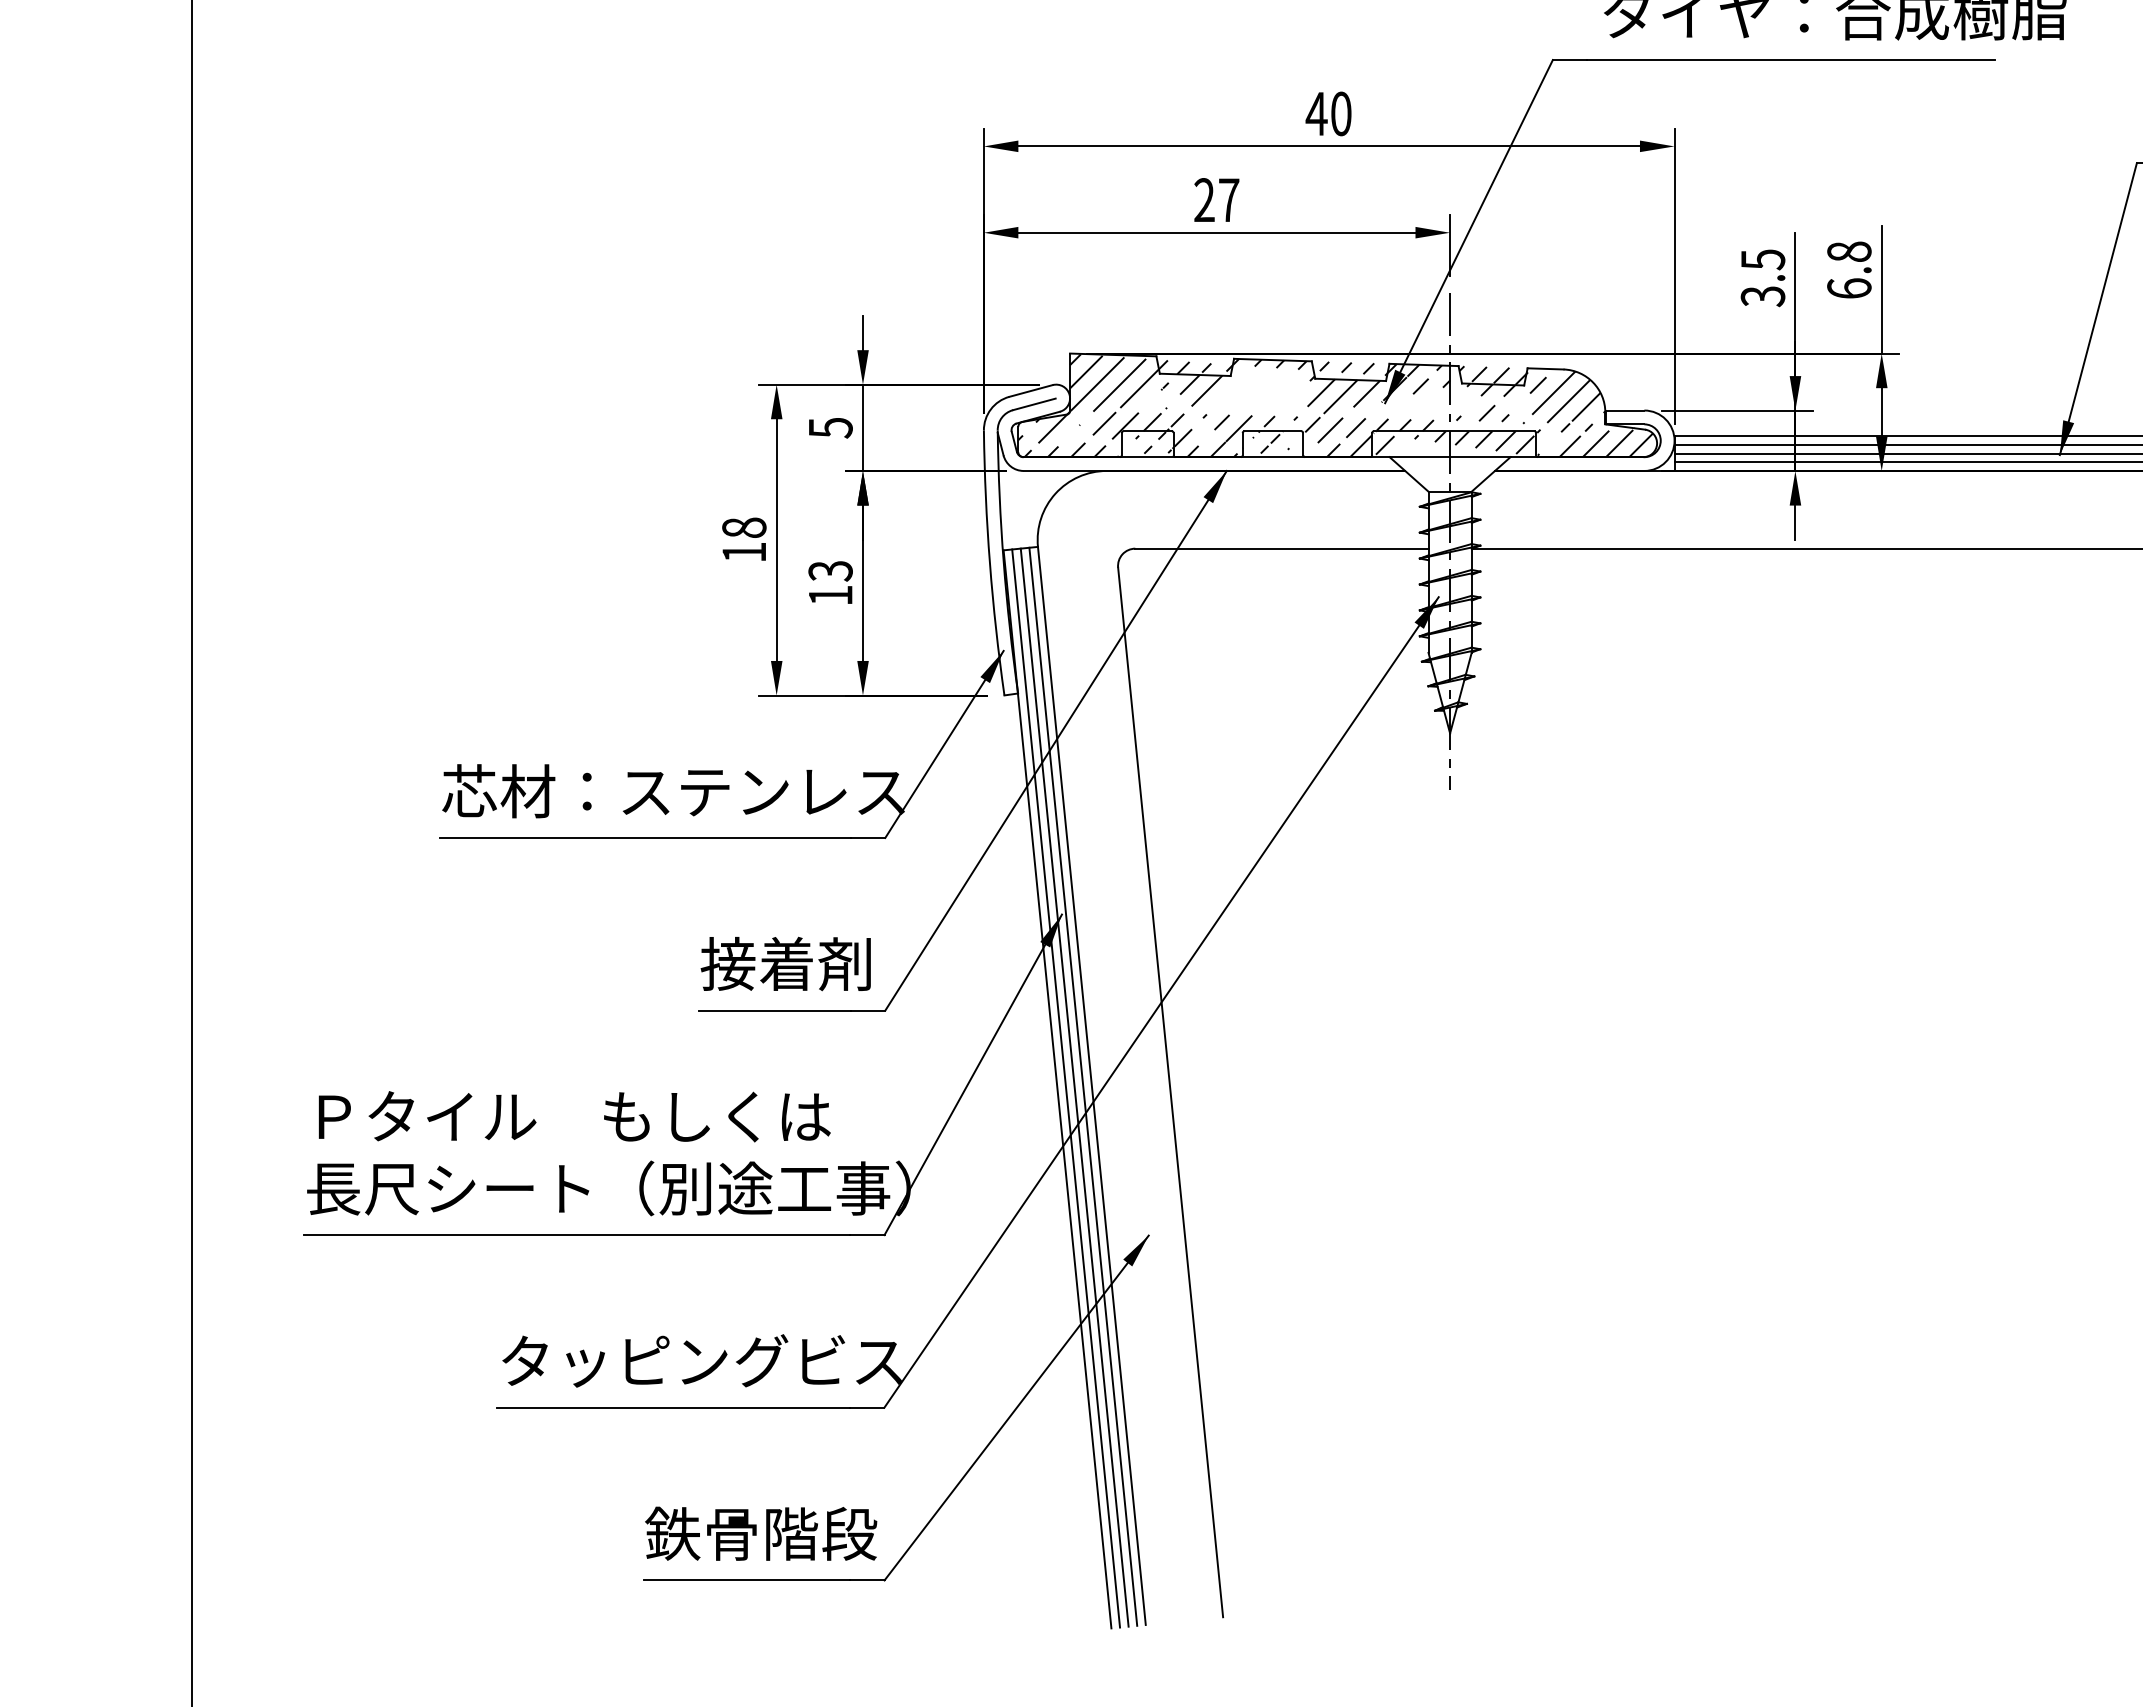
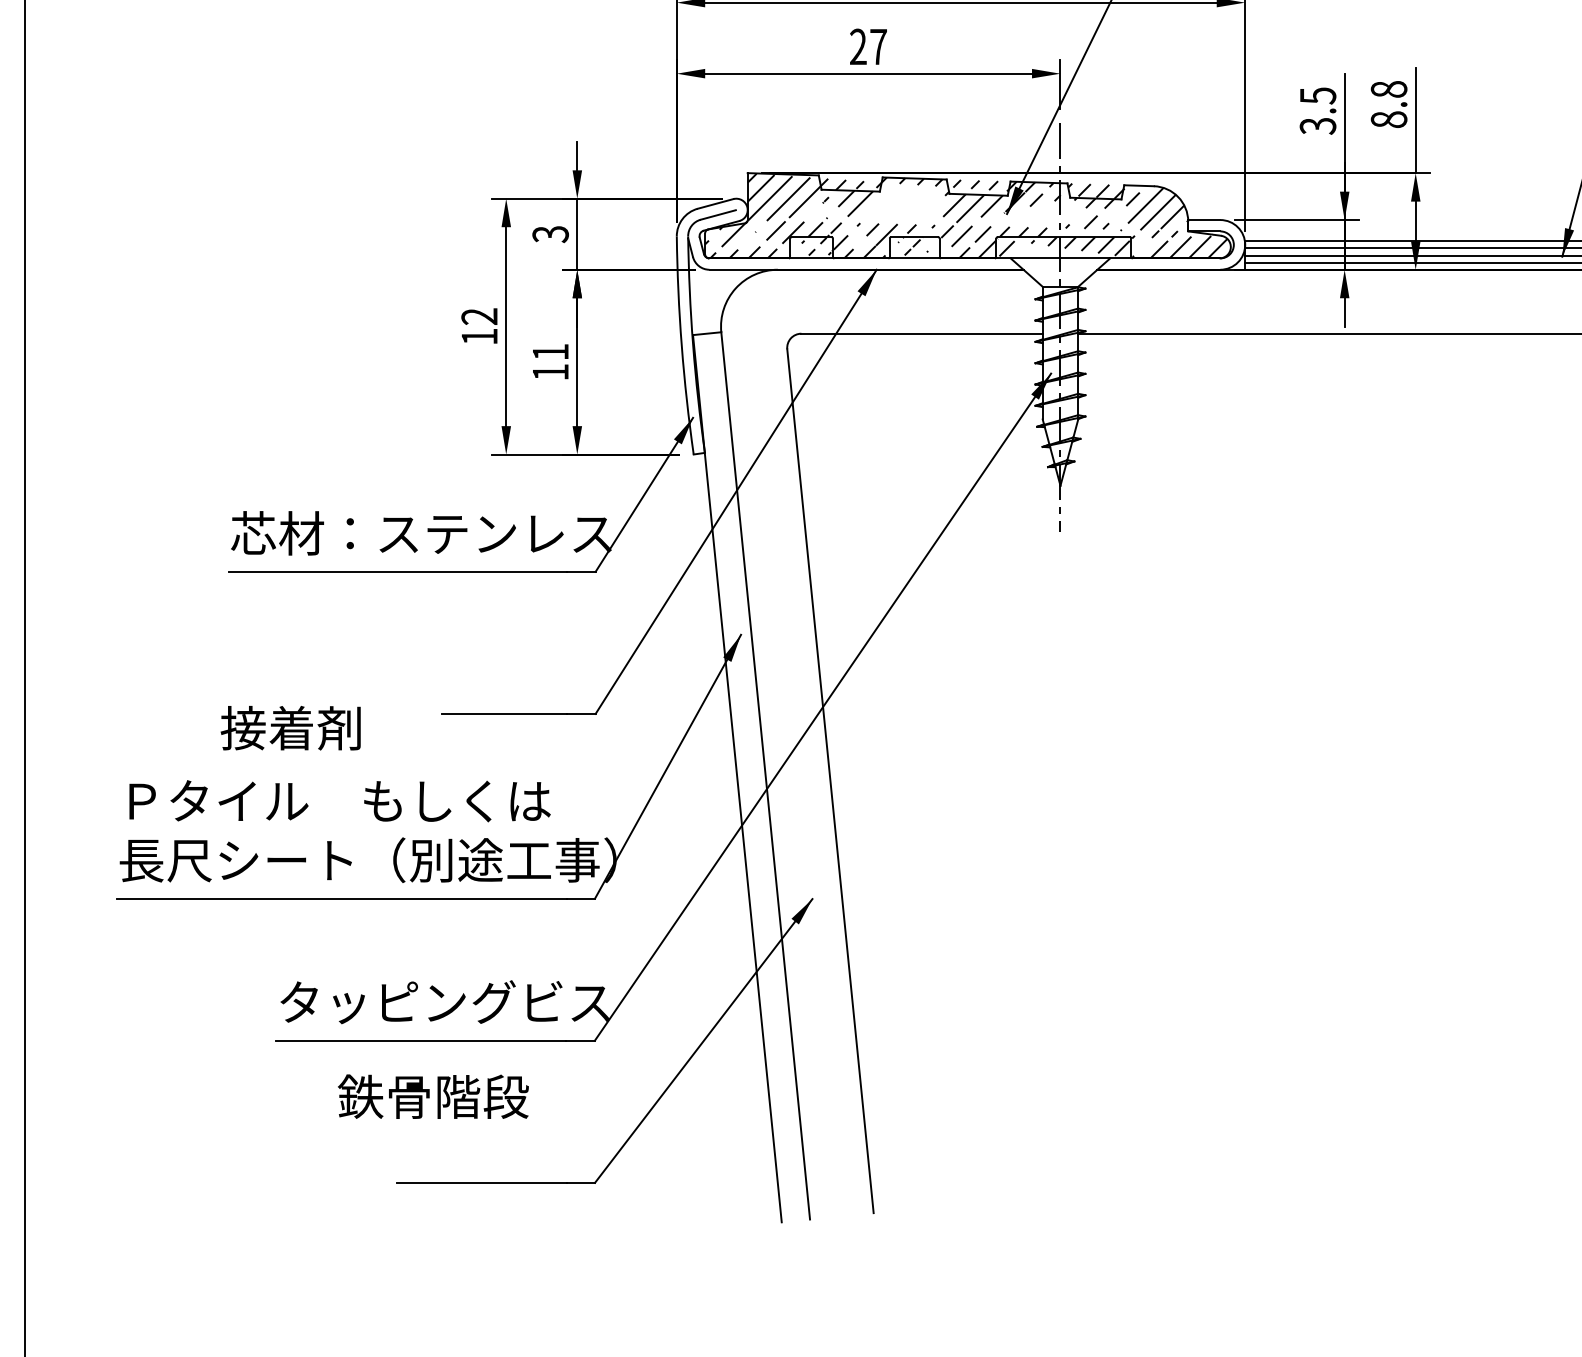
text: (1849, 288) -> (1389, 119), 6.8 -> 8.8
text: (830, 428) -> (550, 234), 5 -> 3
text: (744, 527) -> (479, 316), 18 -> 12
text: (830, 571) -> (550, 352), 13 -> 11
text: (785, 963) -> (290, 727), moved
line: (1083, 1086) -> (758, 776), removed
line: (1074, 1087) -> (751, 777), removed
line: (1066, 1088) -> (744, 777), removed
text: (761, 1533) -> (433, 1096), moved

